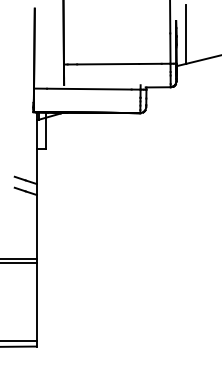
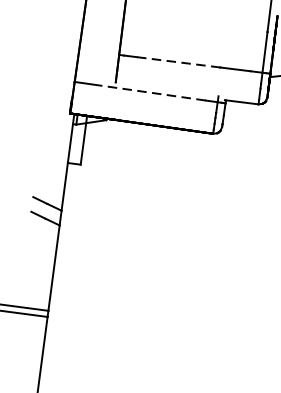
line: (107, 64) -> (177, 62), solid -> dashed
line: (88, 89) -> (147, 92), solid -> dashed

